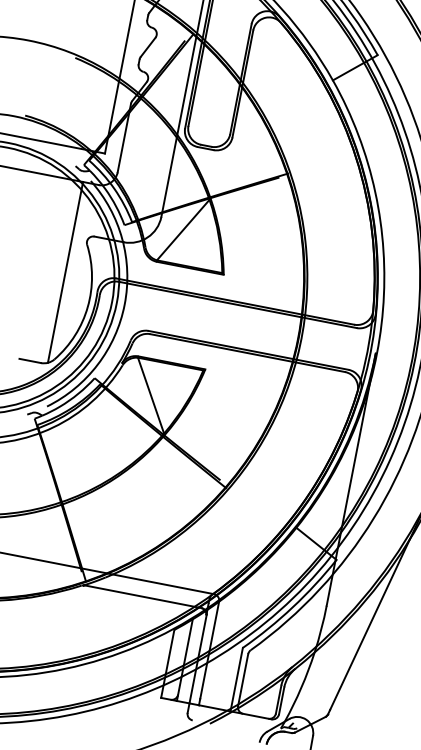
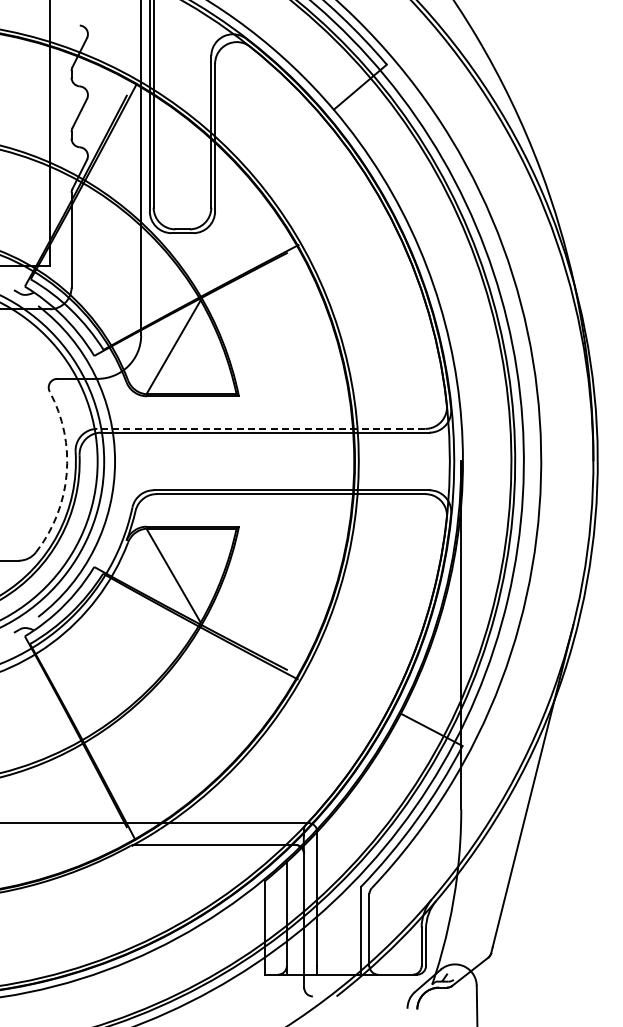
line: (65, 272) -> (28, 433), removed
line: (235, 301) -> (261, 428), solid -> dashed
arc: (87, 307) -> (66, 474), solid -> dashed

